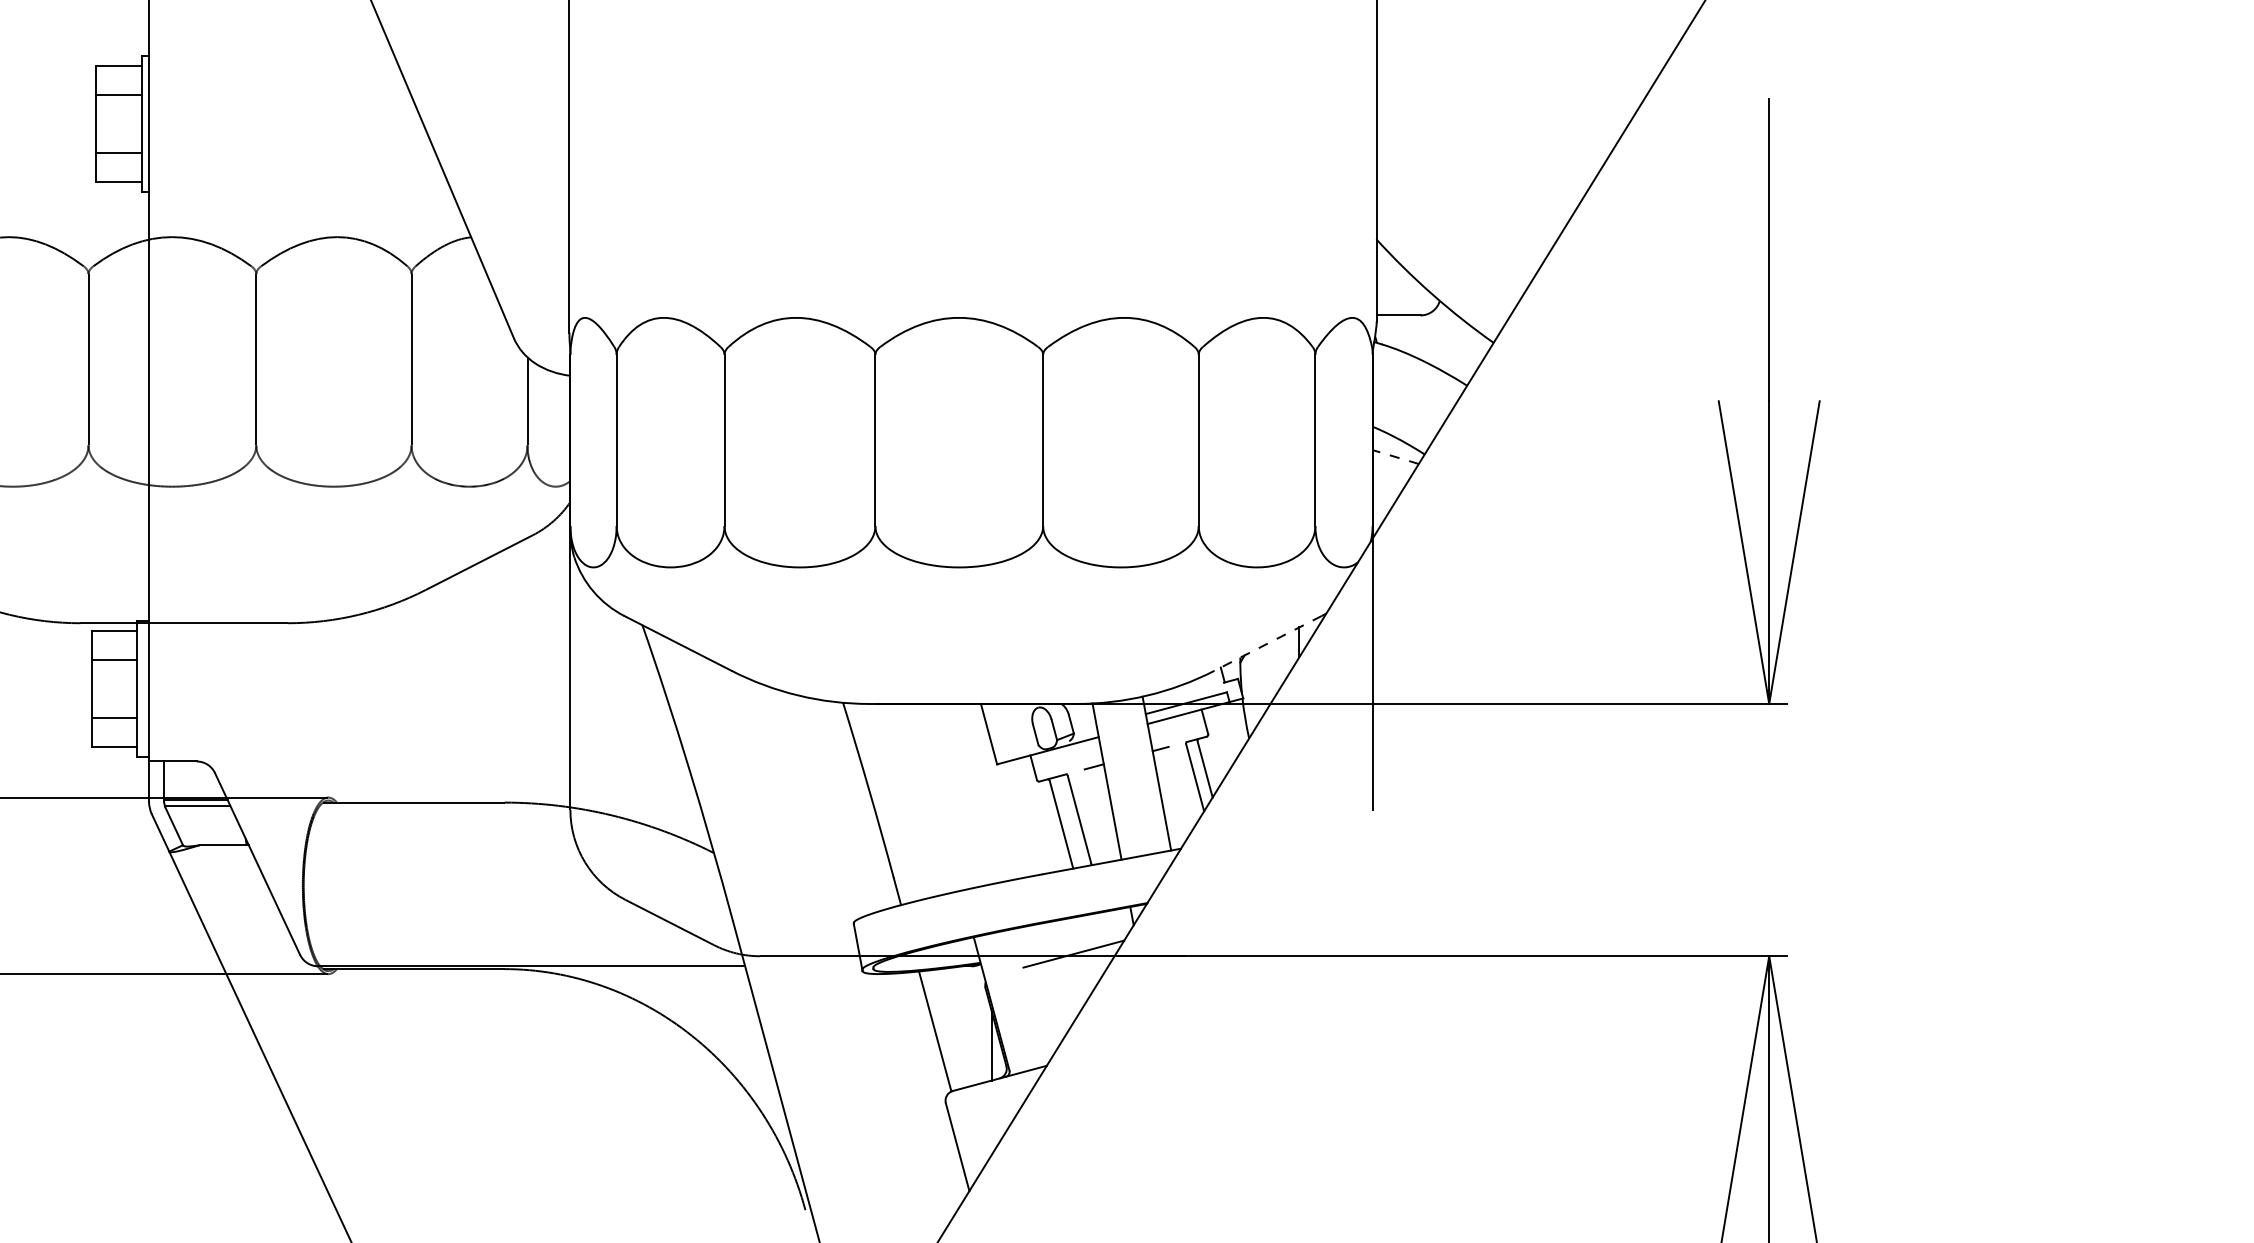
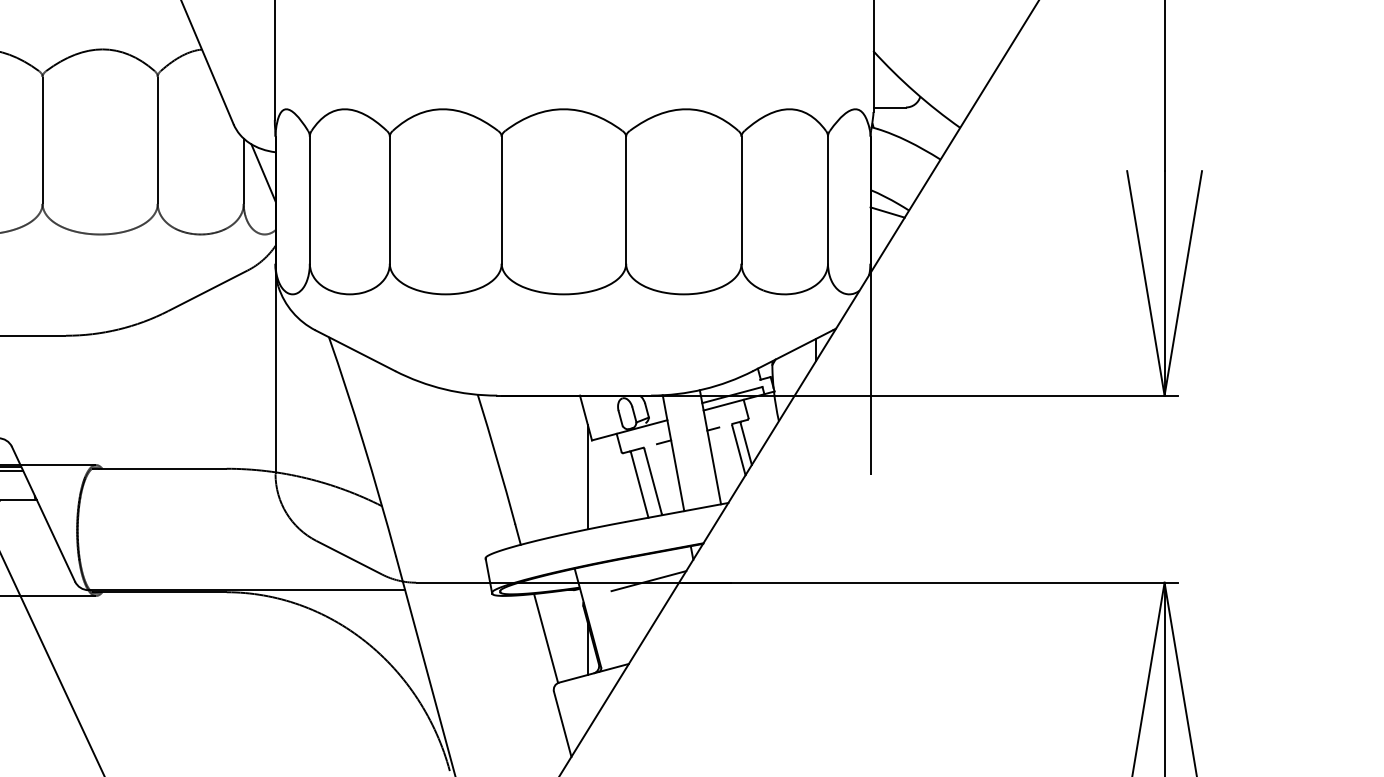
line: (553, 403) -> (263, 172), added
line: (1395, 456) -> (887, 212), dashed -> solid
line: (1267, 643) -> (792, 350), dashed -> solid
line: (991, 813) -> (587, 476), added

